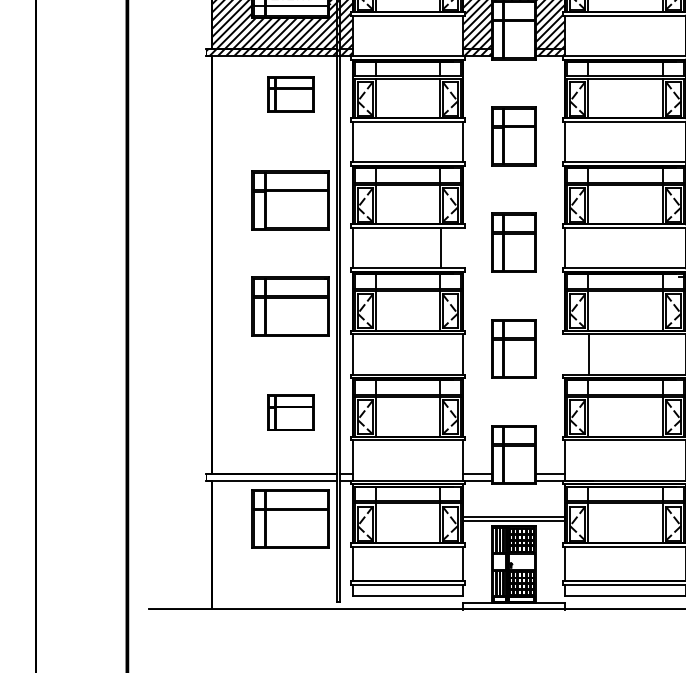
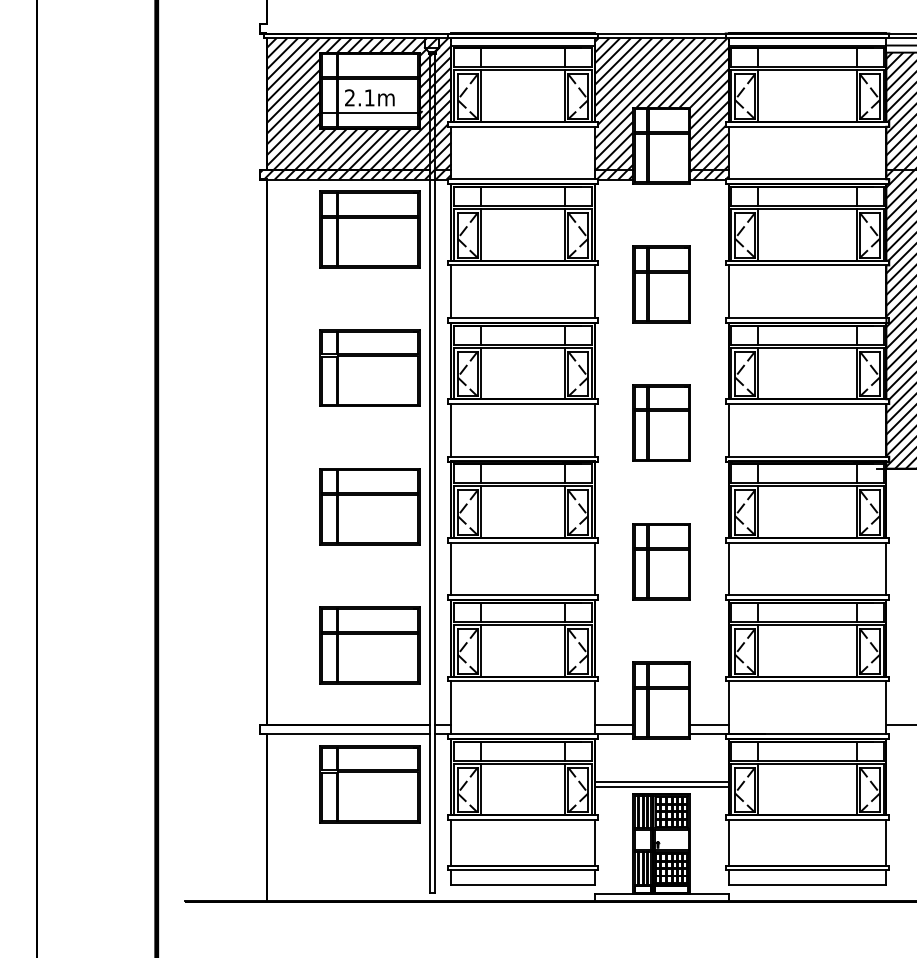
part: (290, 94) -> (369, 229), size x1.67
line: (441, 248) -> (594, 430), moved
line: (588, 353) -> (728, 568), moved
part: (290, 412) -> (369, 645), size x1.67

